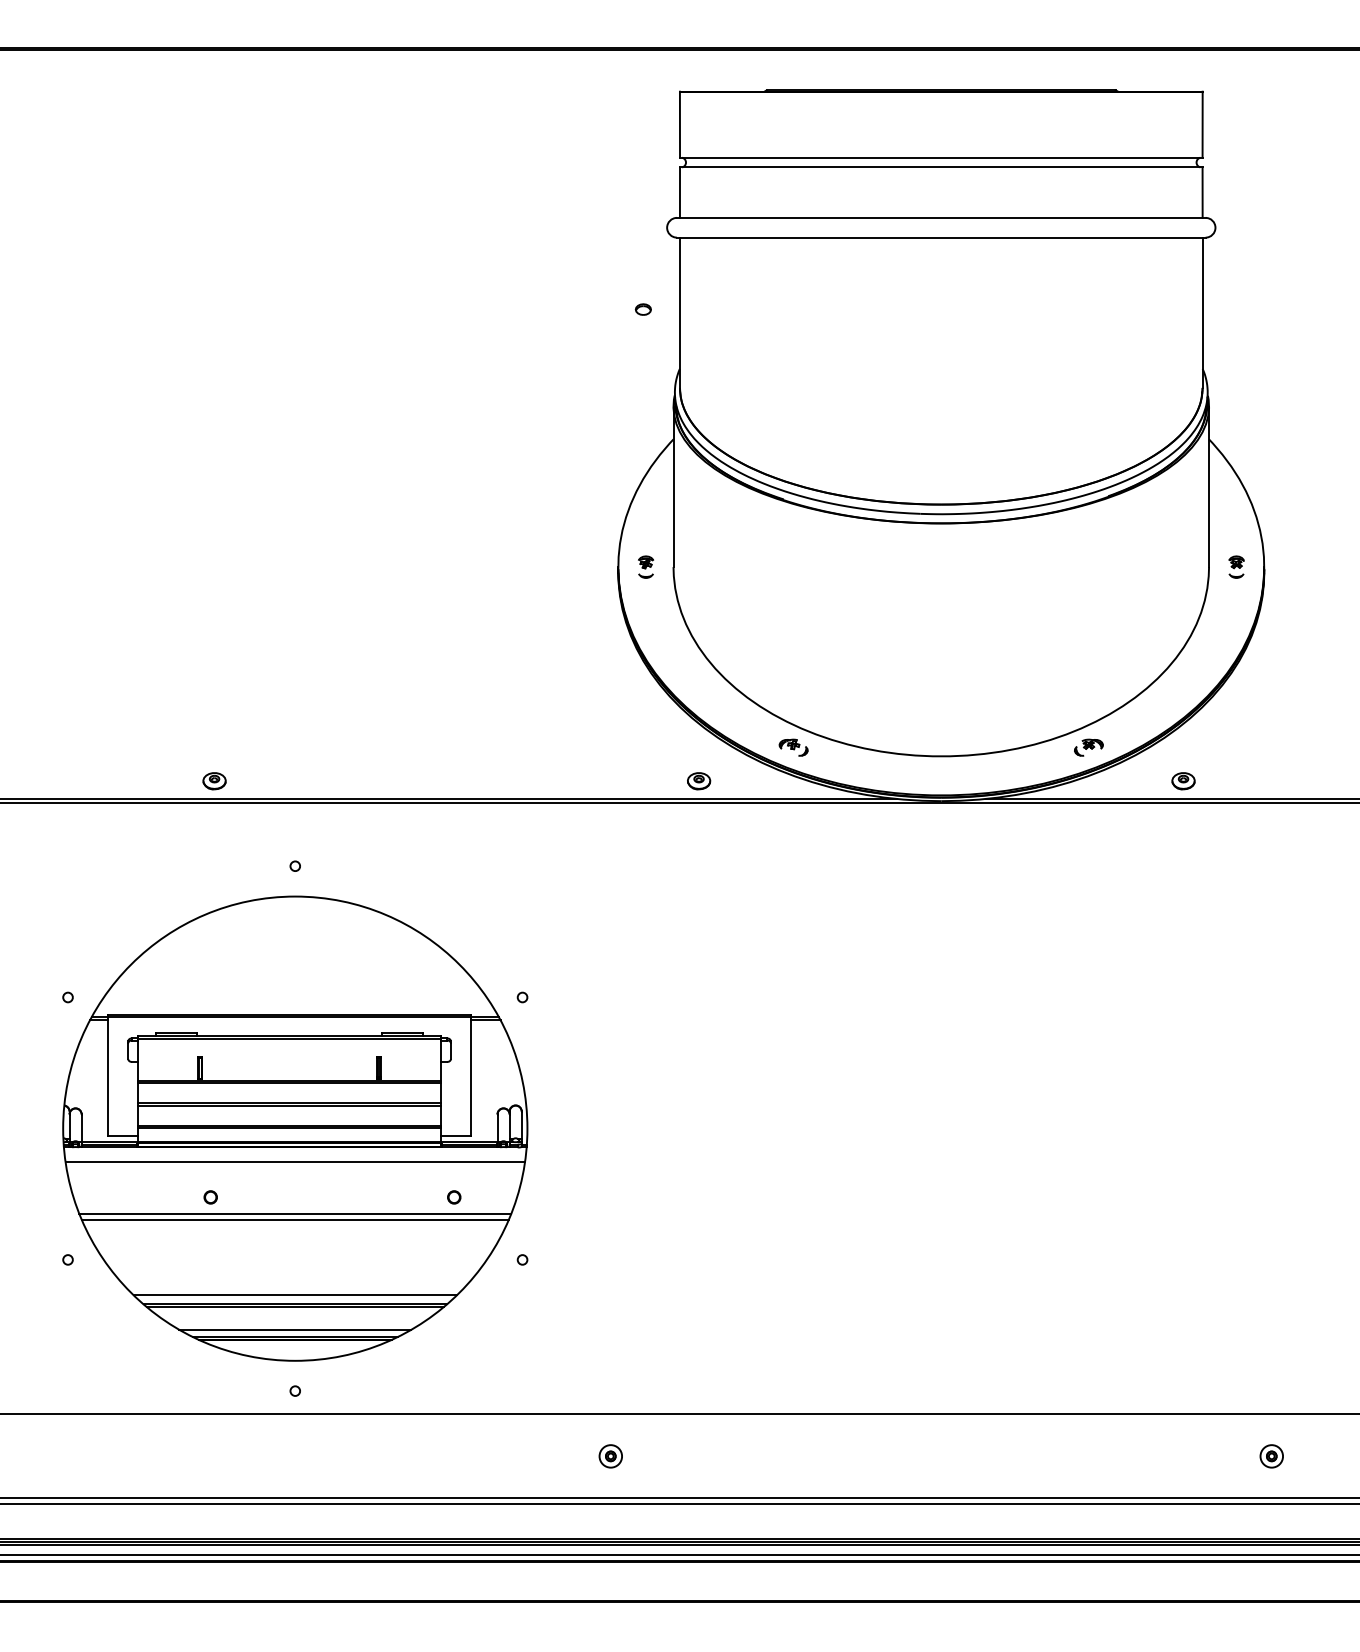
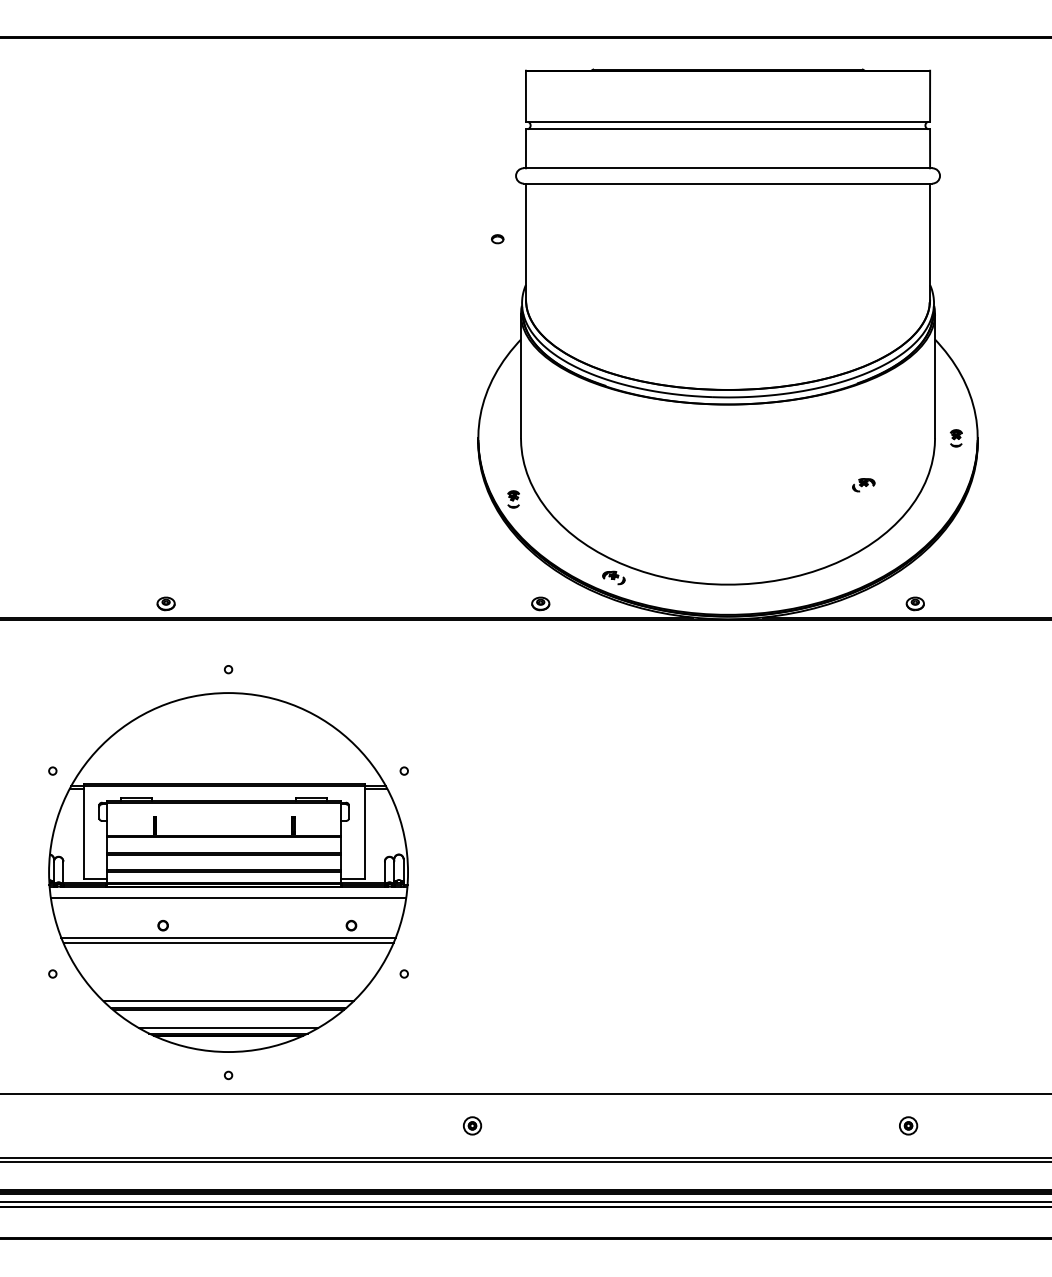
part: (646, 566) -> (514, 498), moved
part: (1088, 747) -> (863, 485), moved
part: (1271, 1456) -> (908, 1126), moved

